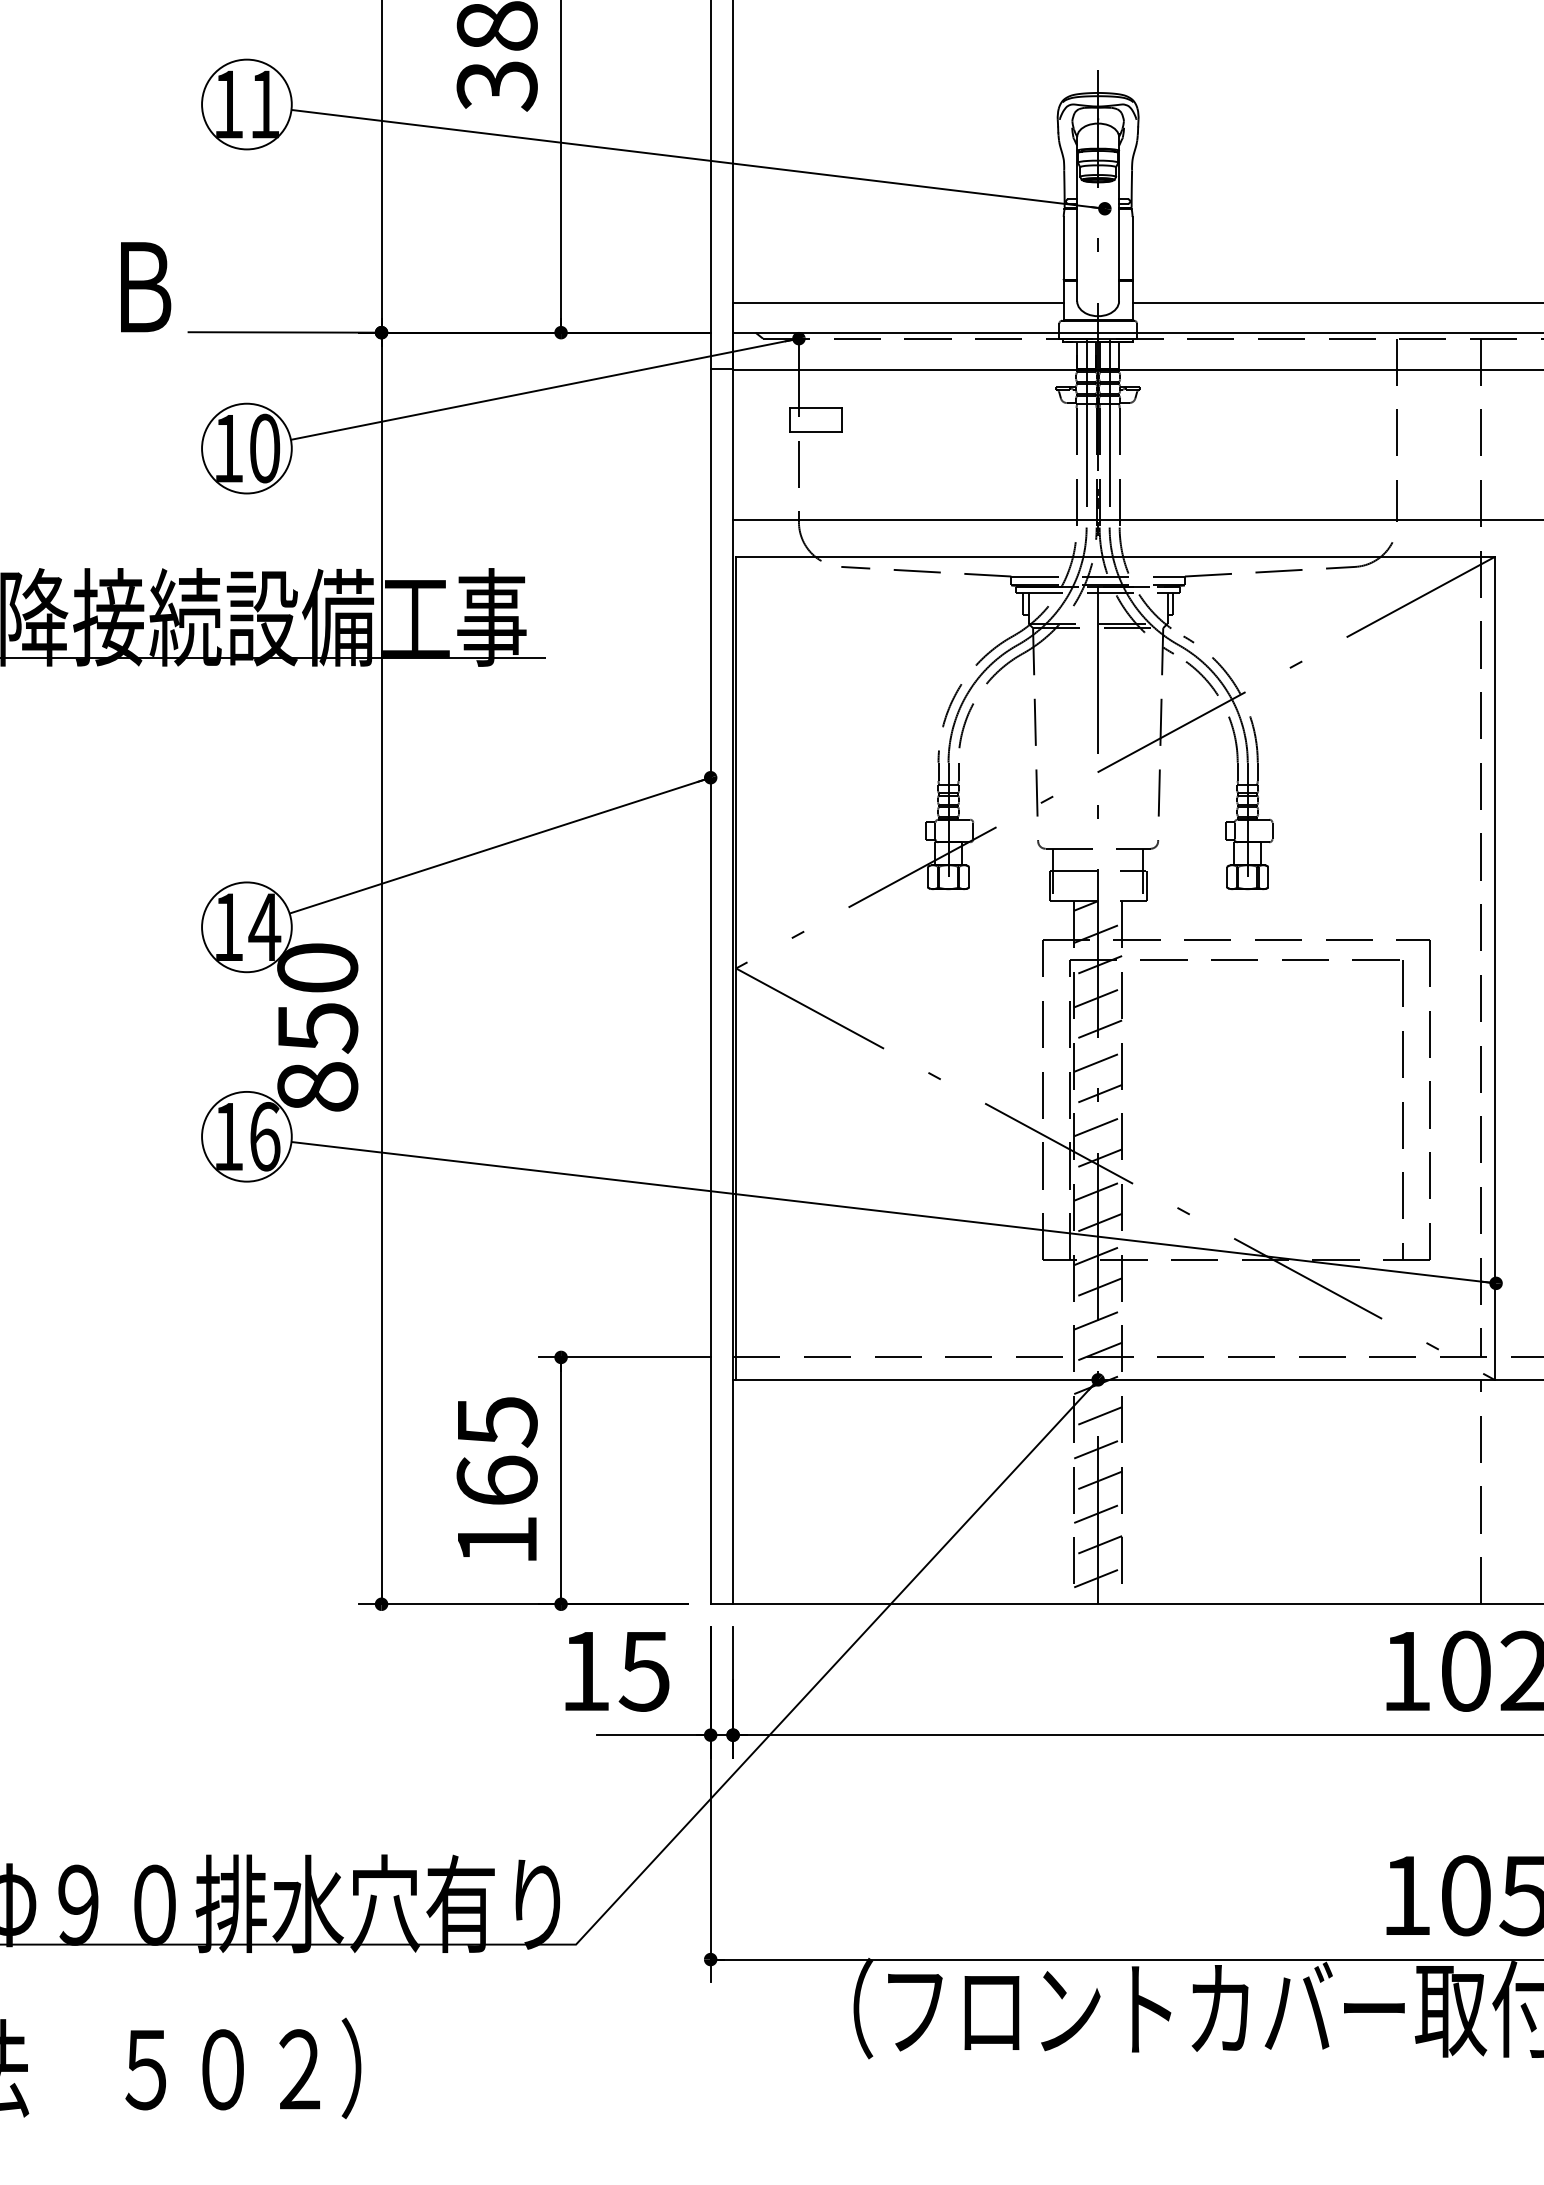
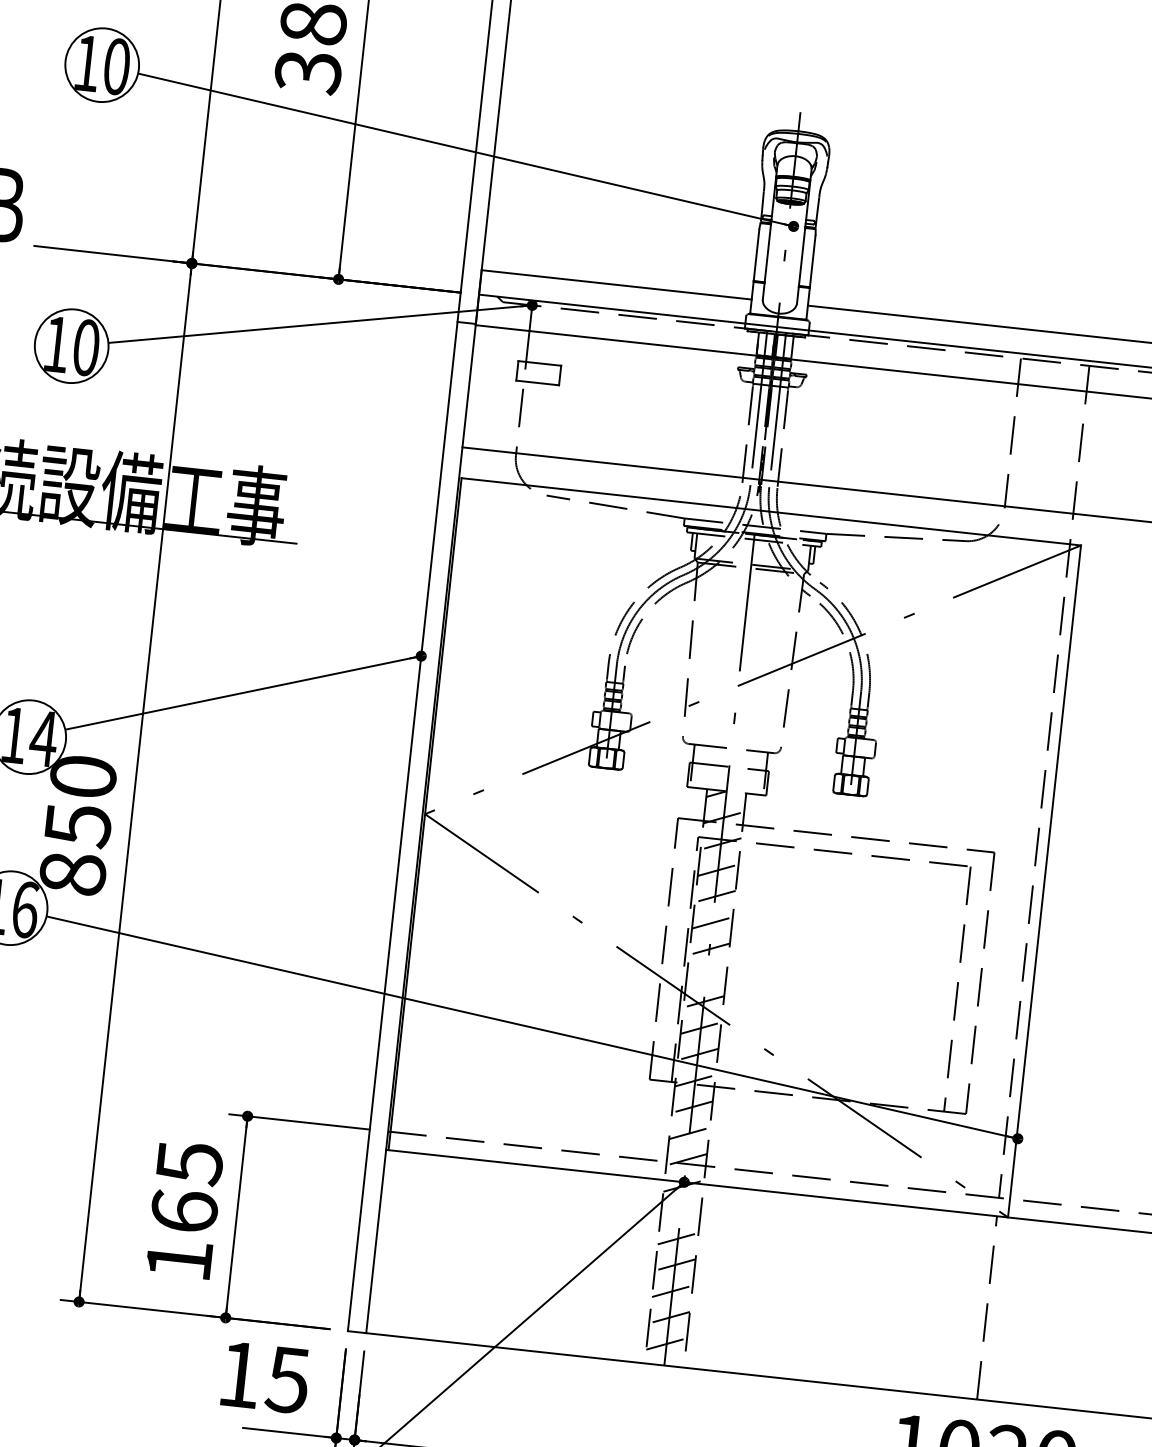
text: (265, 104) -> (117, 66), 11 -> 10
line: (1098, 1126) -> (707, 975), removed
line: (1098, 1416) -> (681, 1212), removed

